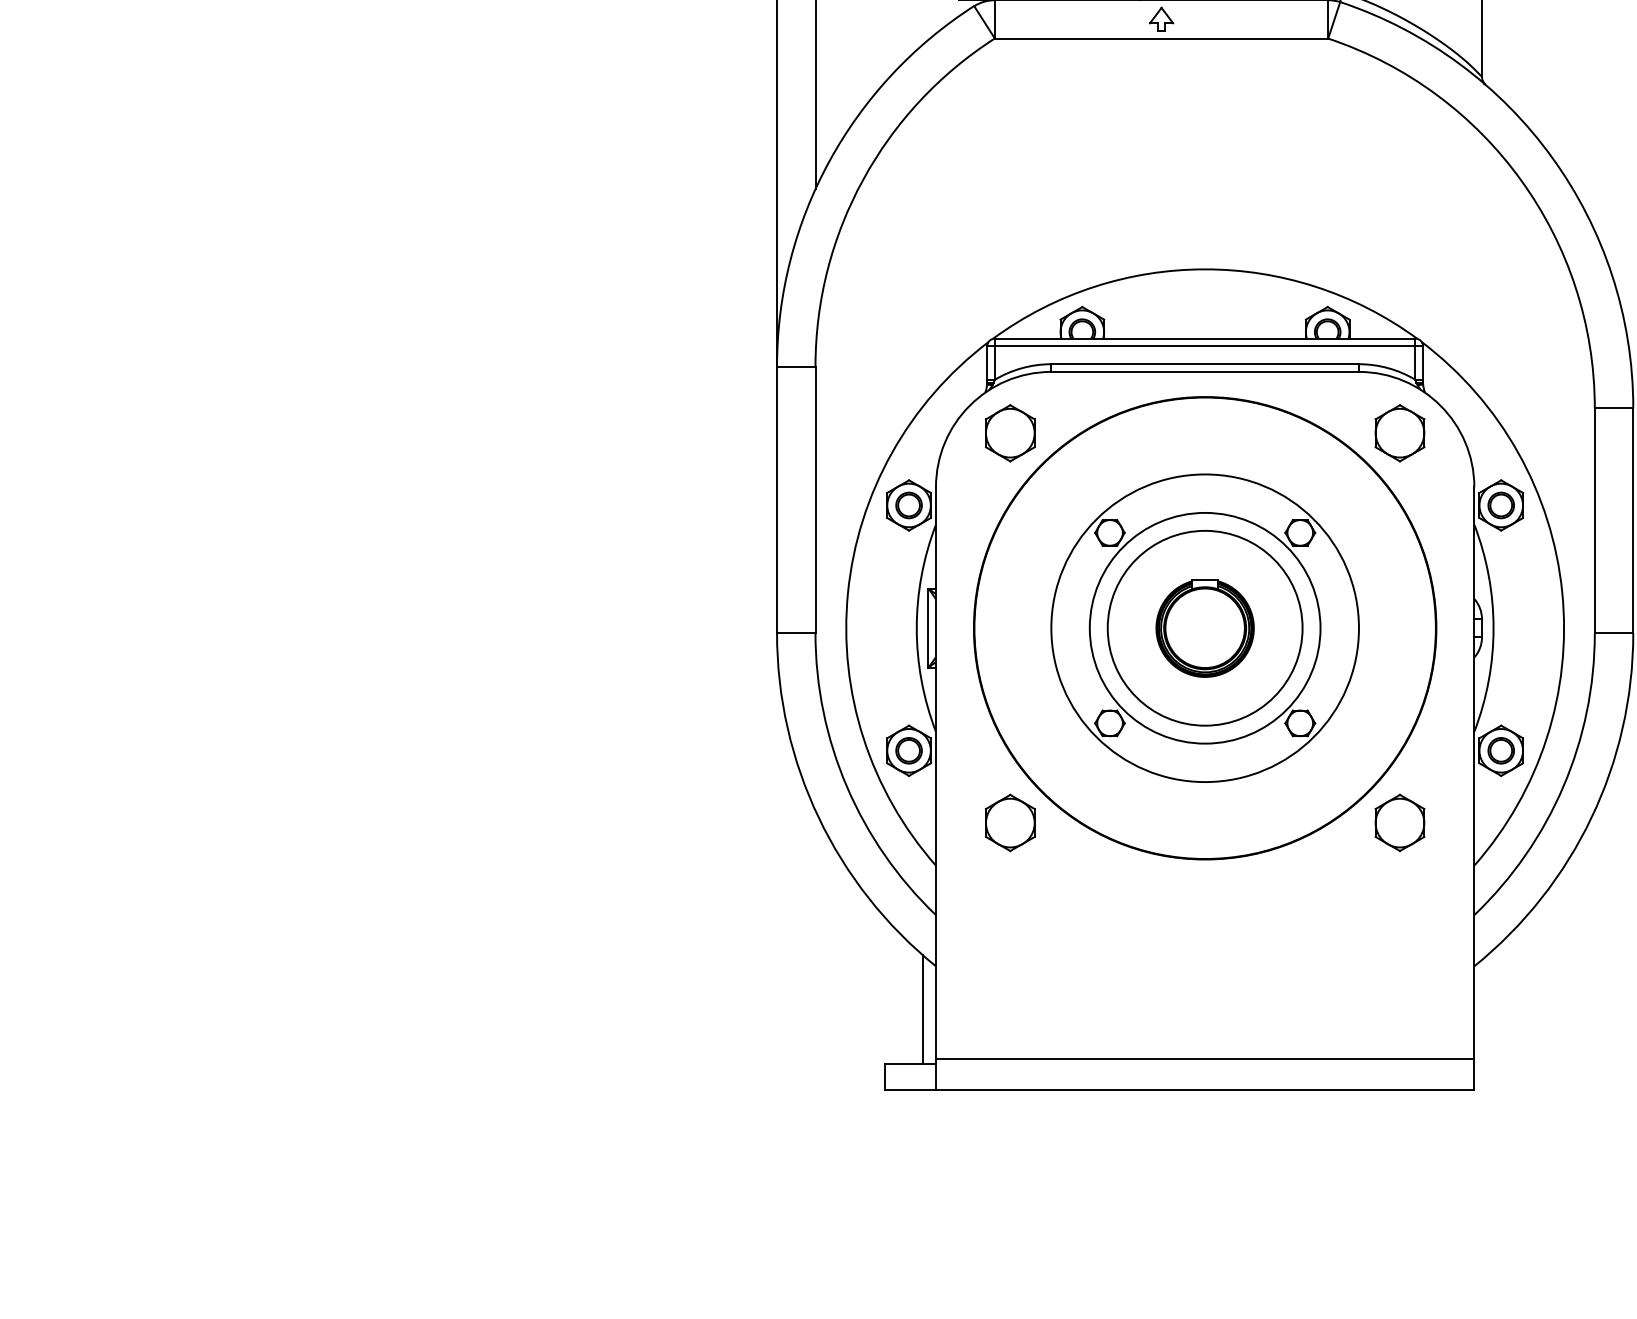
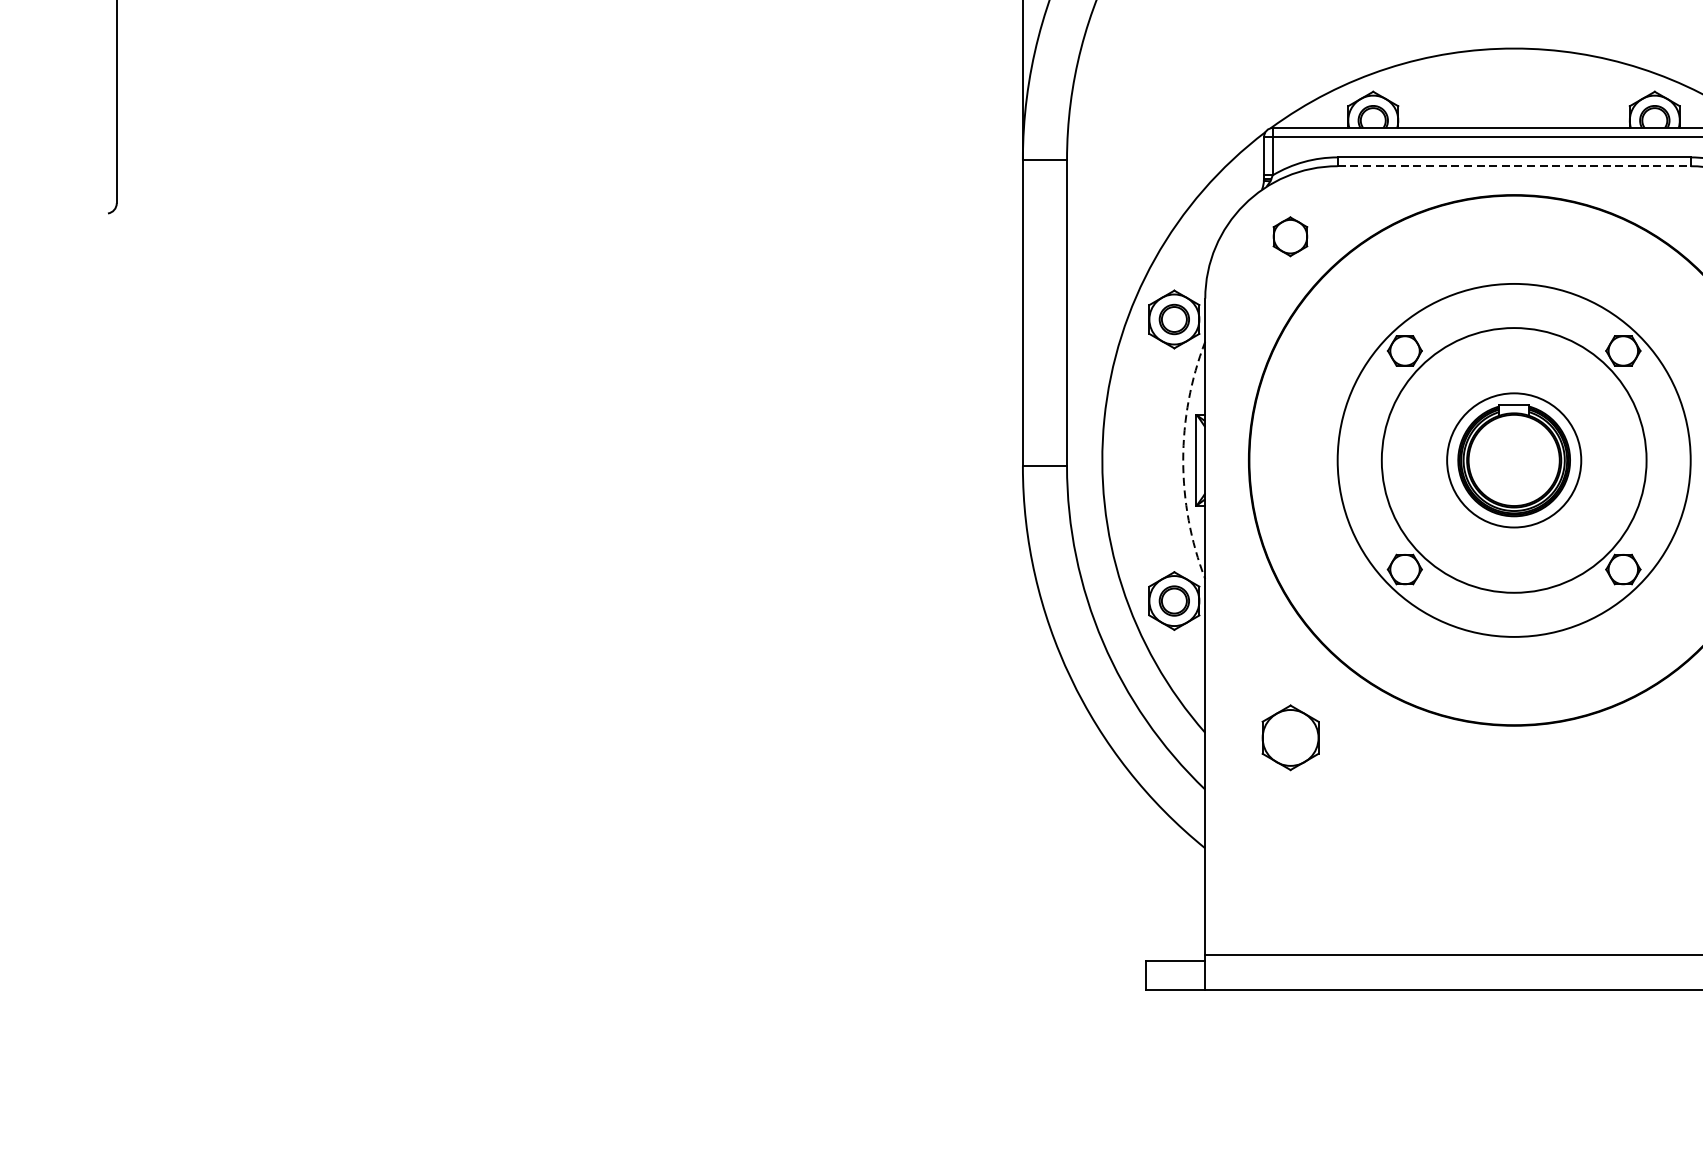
line: (1205, 371) -> (1514, 165), solid -> dashed
part: (1009, 433) -> (1289, 236), size x0.6
circle: (1204, 627) -> (1513, 459), size x0.6
arc: (916, 628) -> (1182, 460), solid -> dashed
part: (1010, 822) -> (1290, 737), moved
line: (923, 1009) -> (1190, 897), removed

